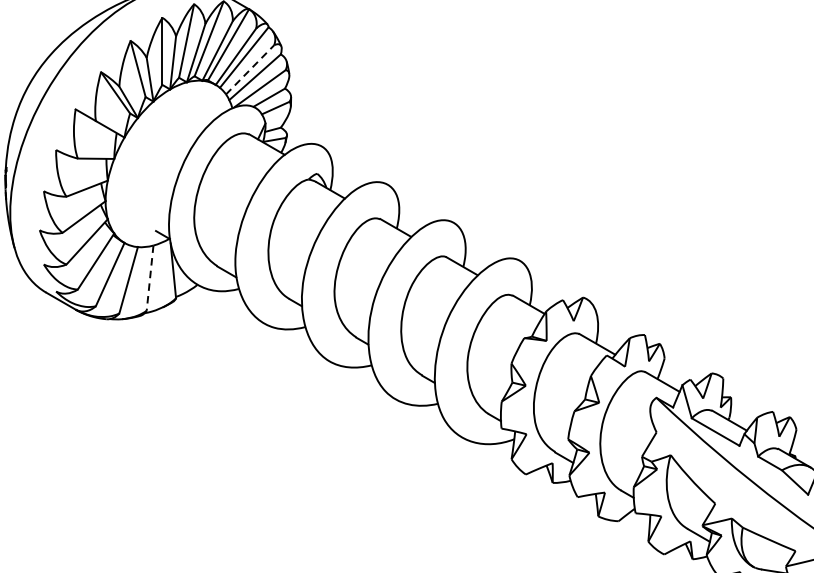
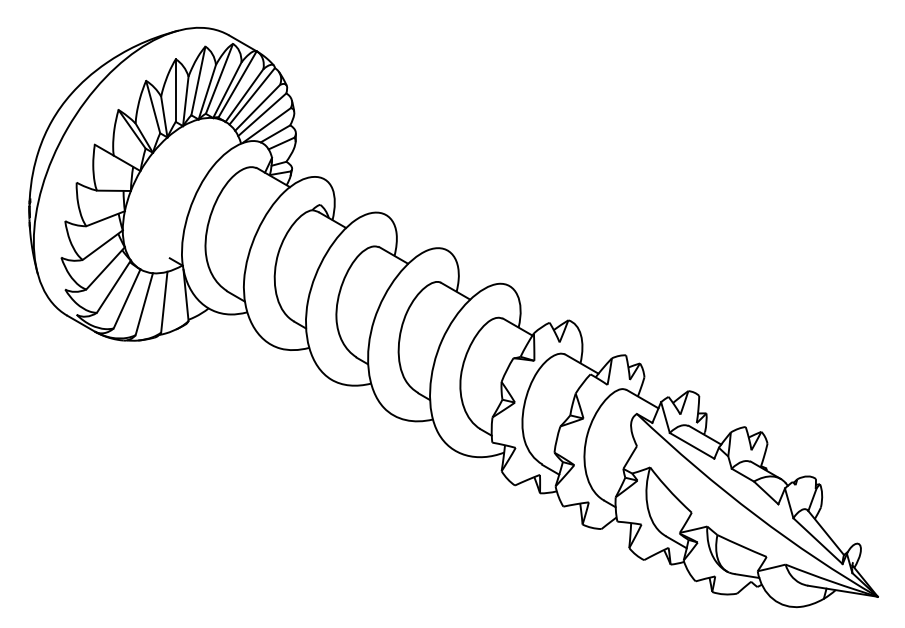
line: (251, 69) -> (258, 107), dashed -> solid
line: (150, 278) -> (164, 302), dashed -> solid

